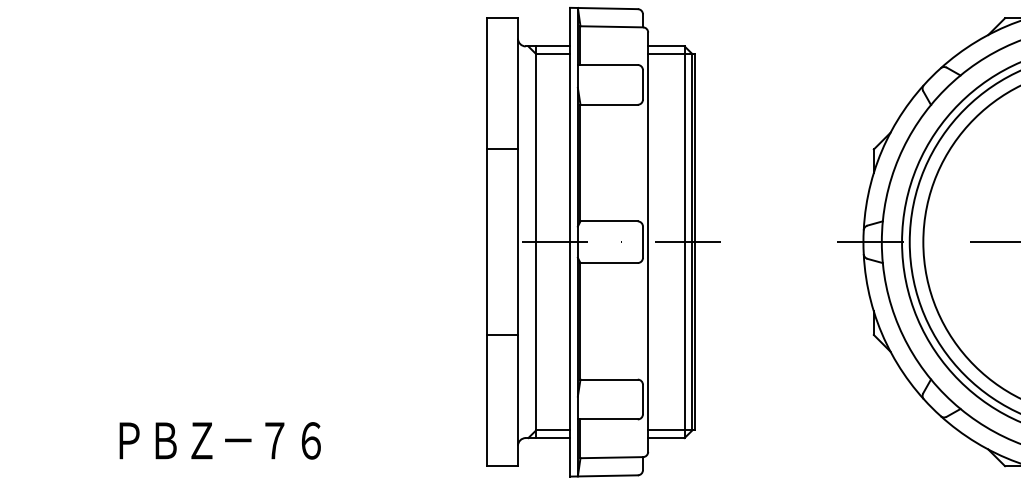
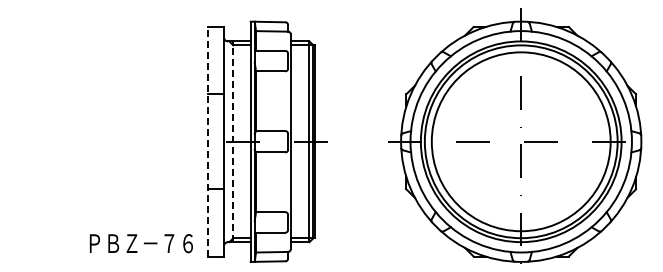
line: (487, 241) -> (208, 141), solid -> dashed
line: (536, 241) -> (233, 141), solid -> dashed
text: (220, 440) -> (141, 243), moved

